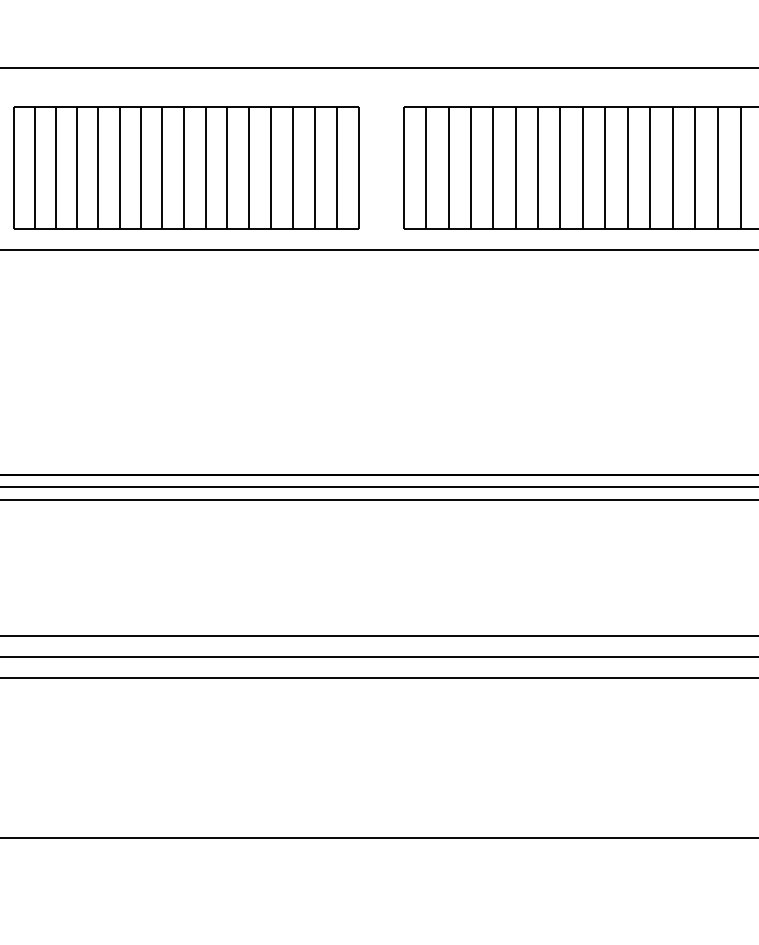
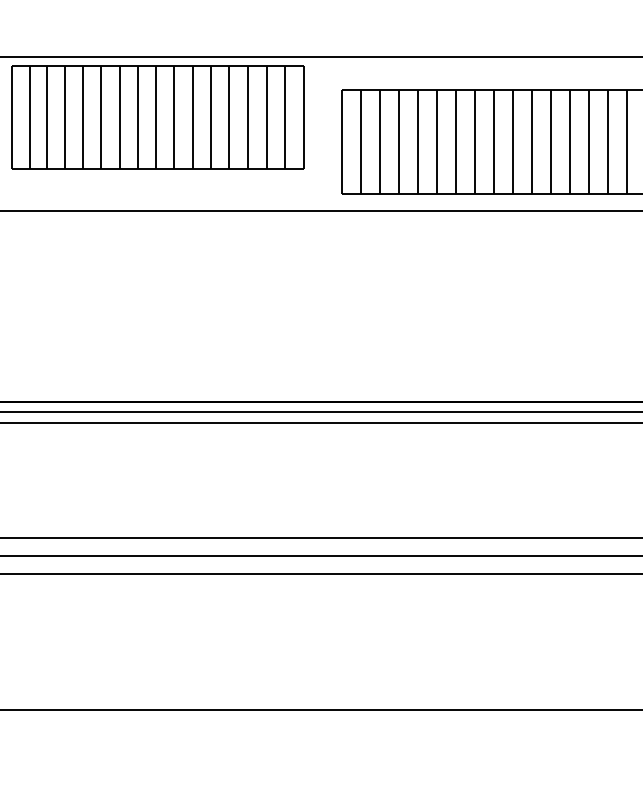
part: (186, 167) -> (158, 117), moved

